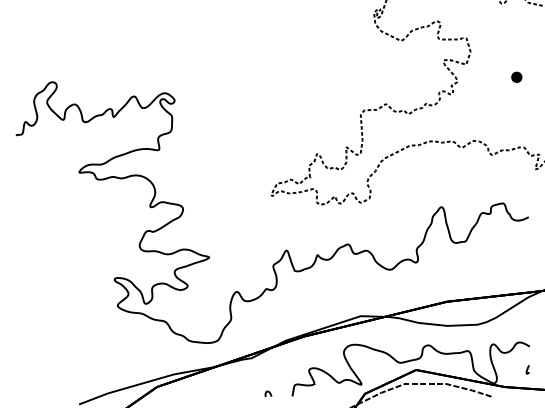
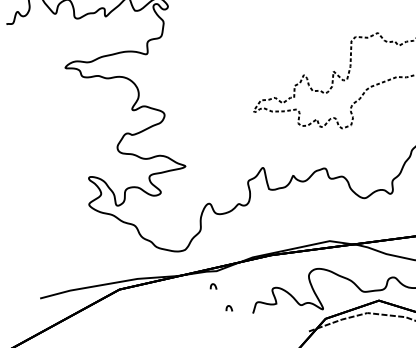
curve: (250, 372) -> (214, 285), added

